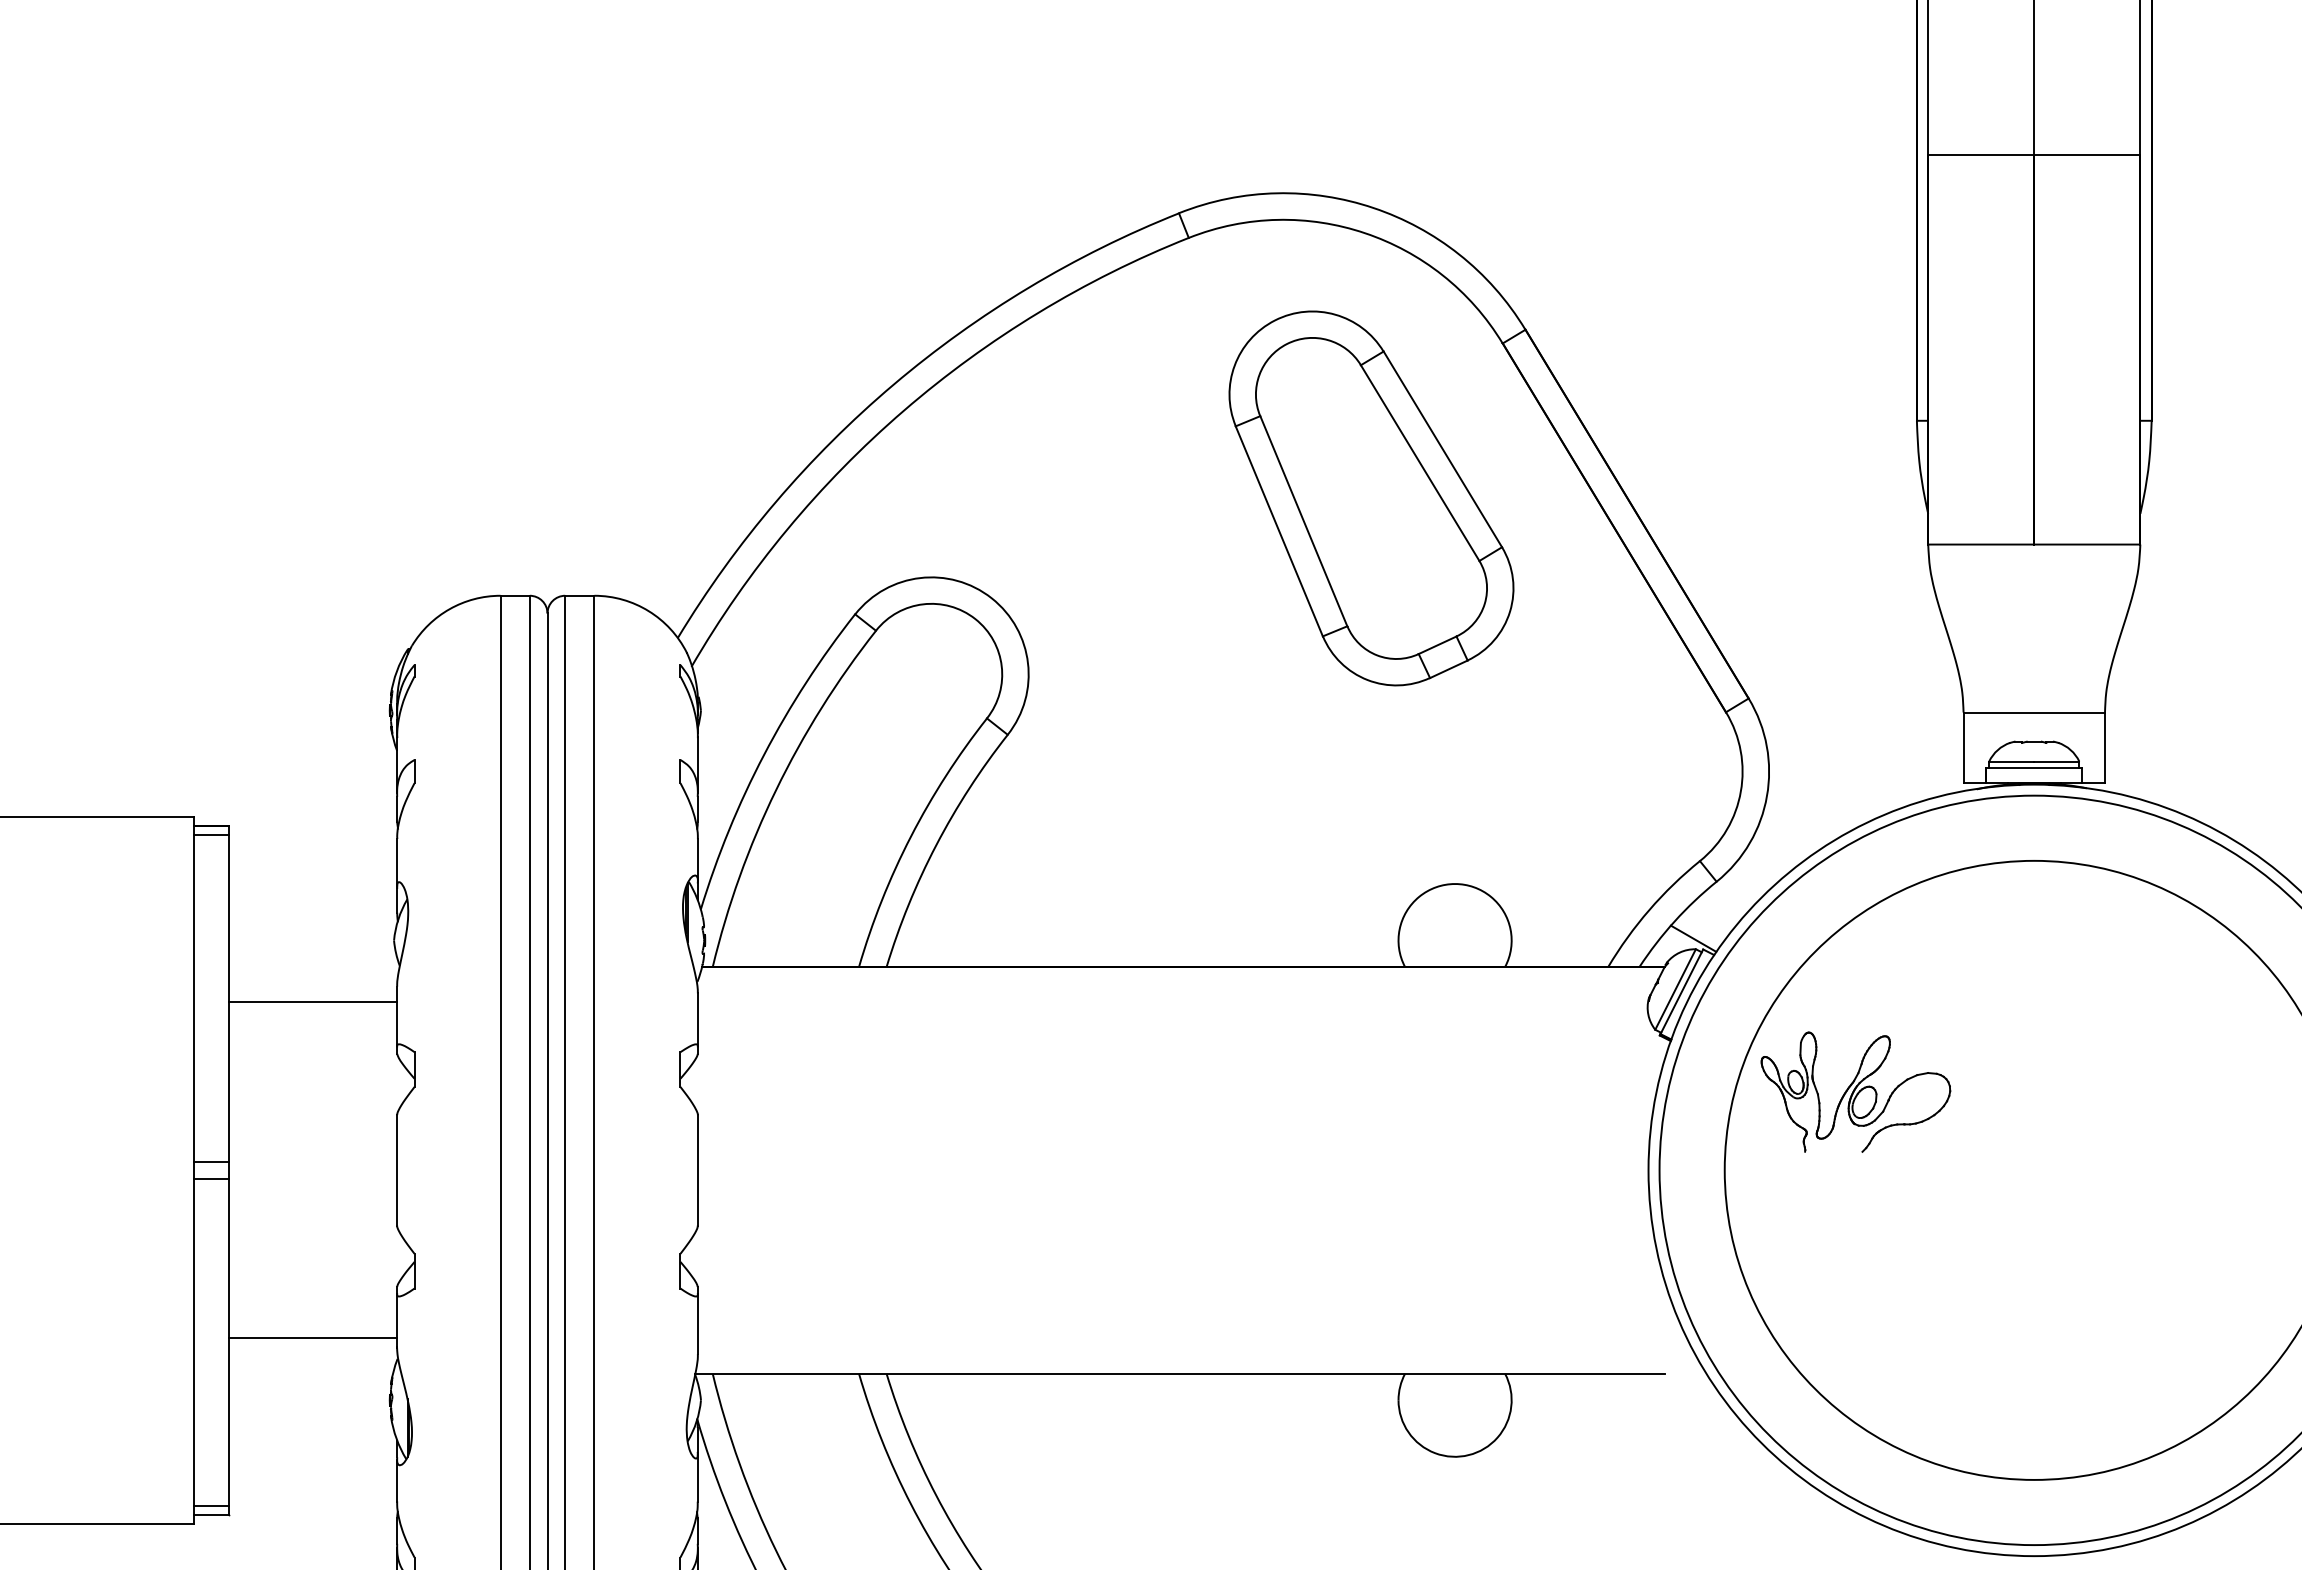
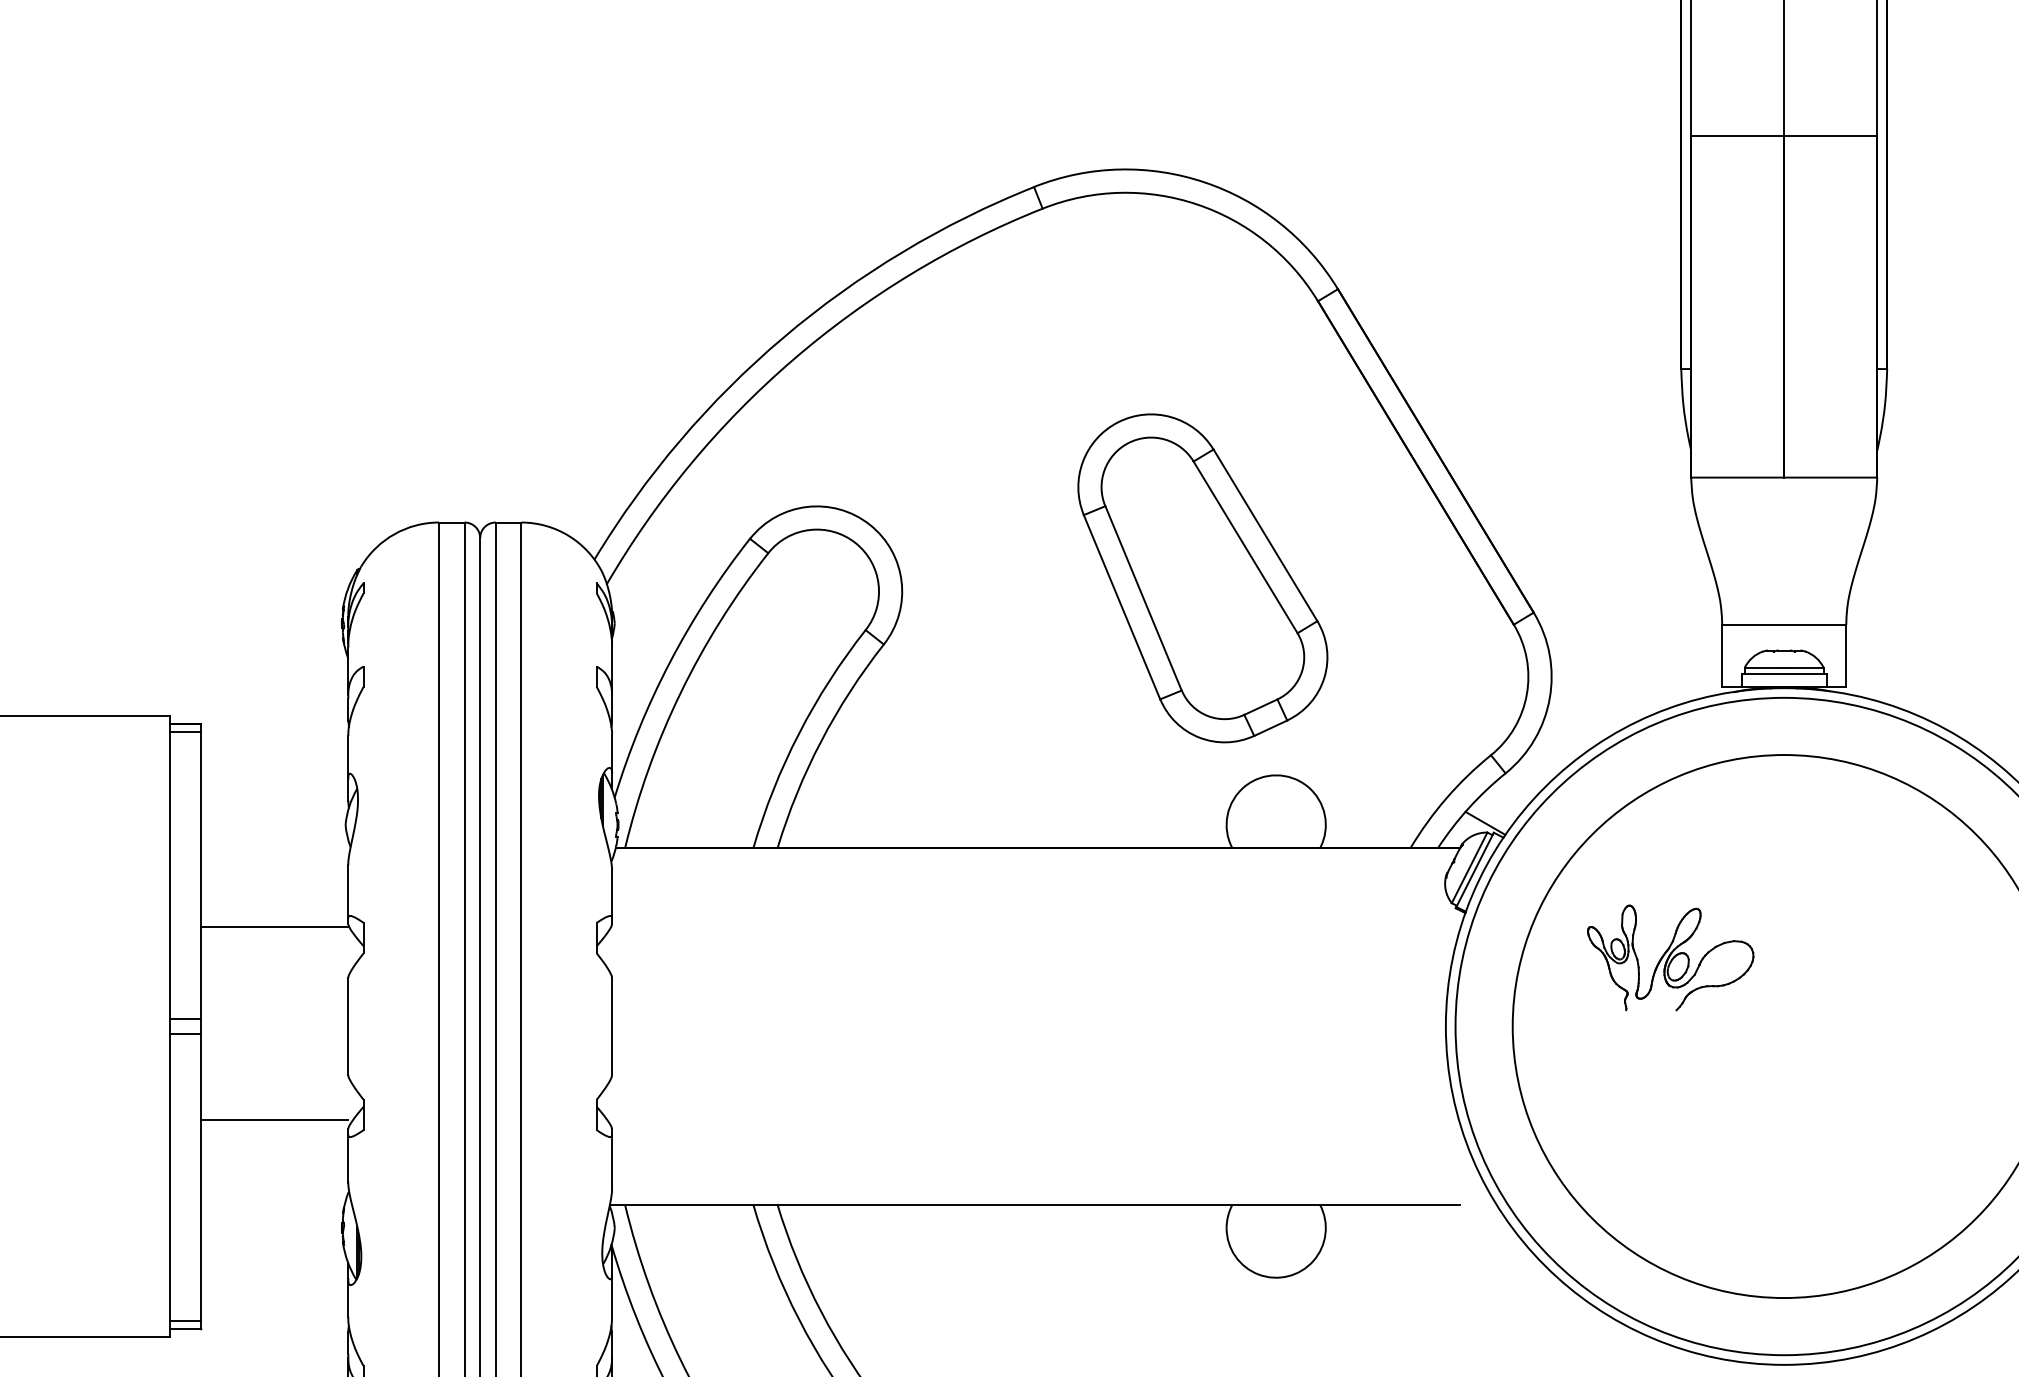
part: (1371, 498) -> (1202, 578), moved
line: (313, 1002) -> (274, 926), moved
part: (1855, 1091) -> (1670, 957), moved
line: (313, 1338) -> (274, 1120), moved

